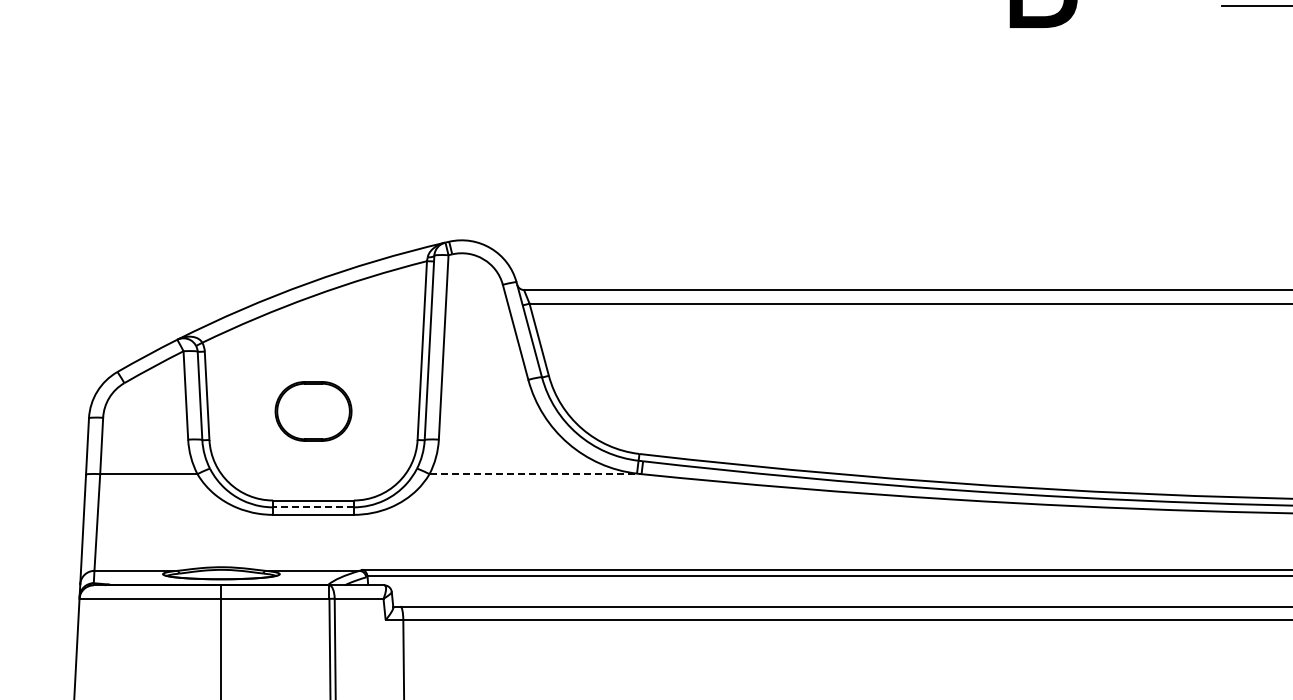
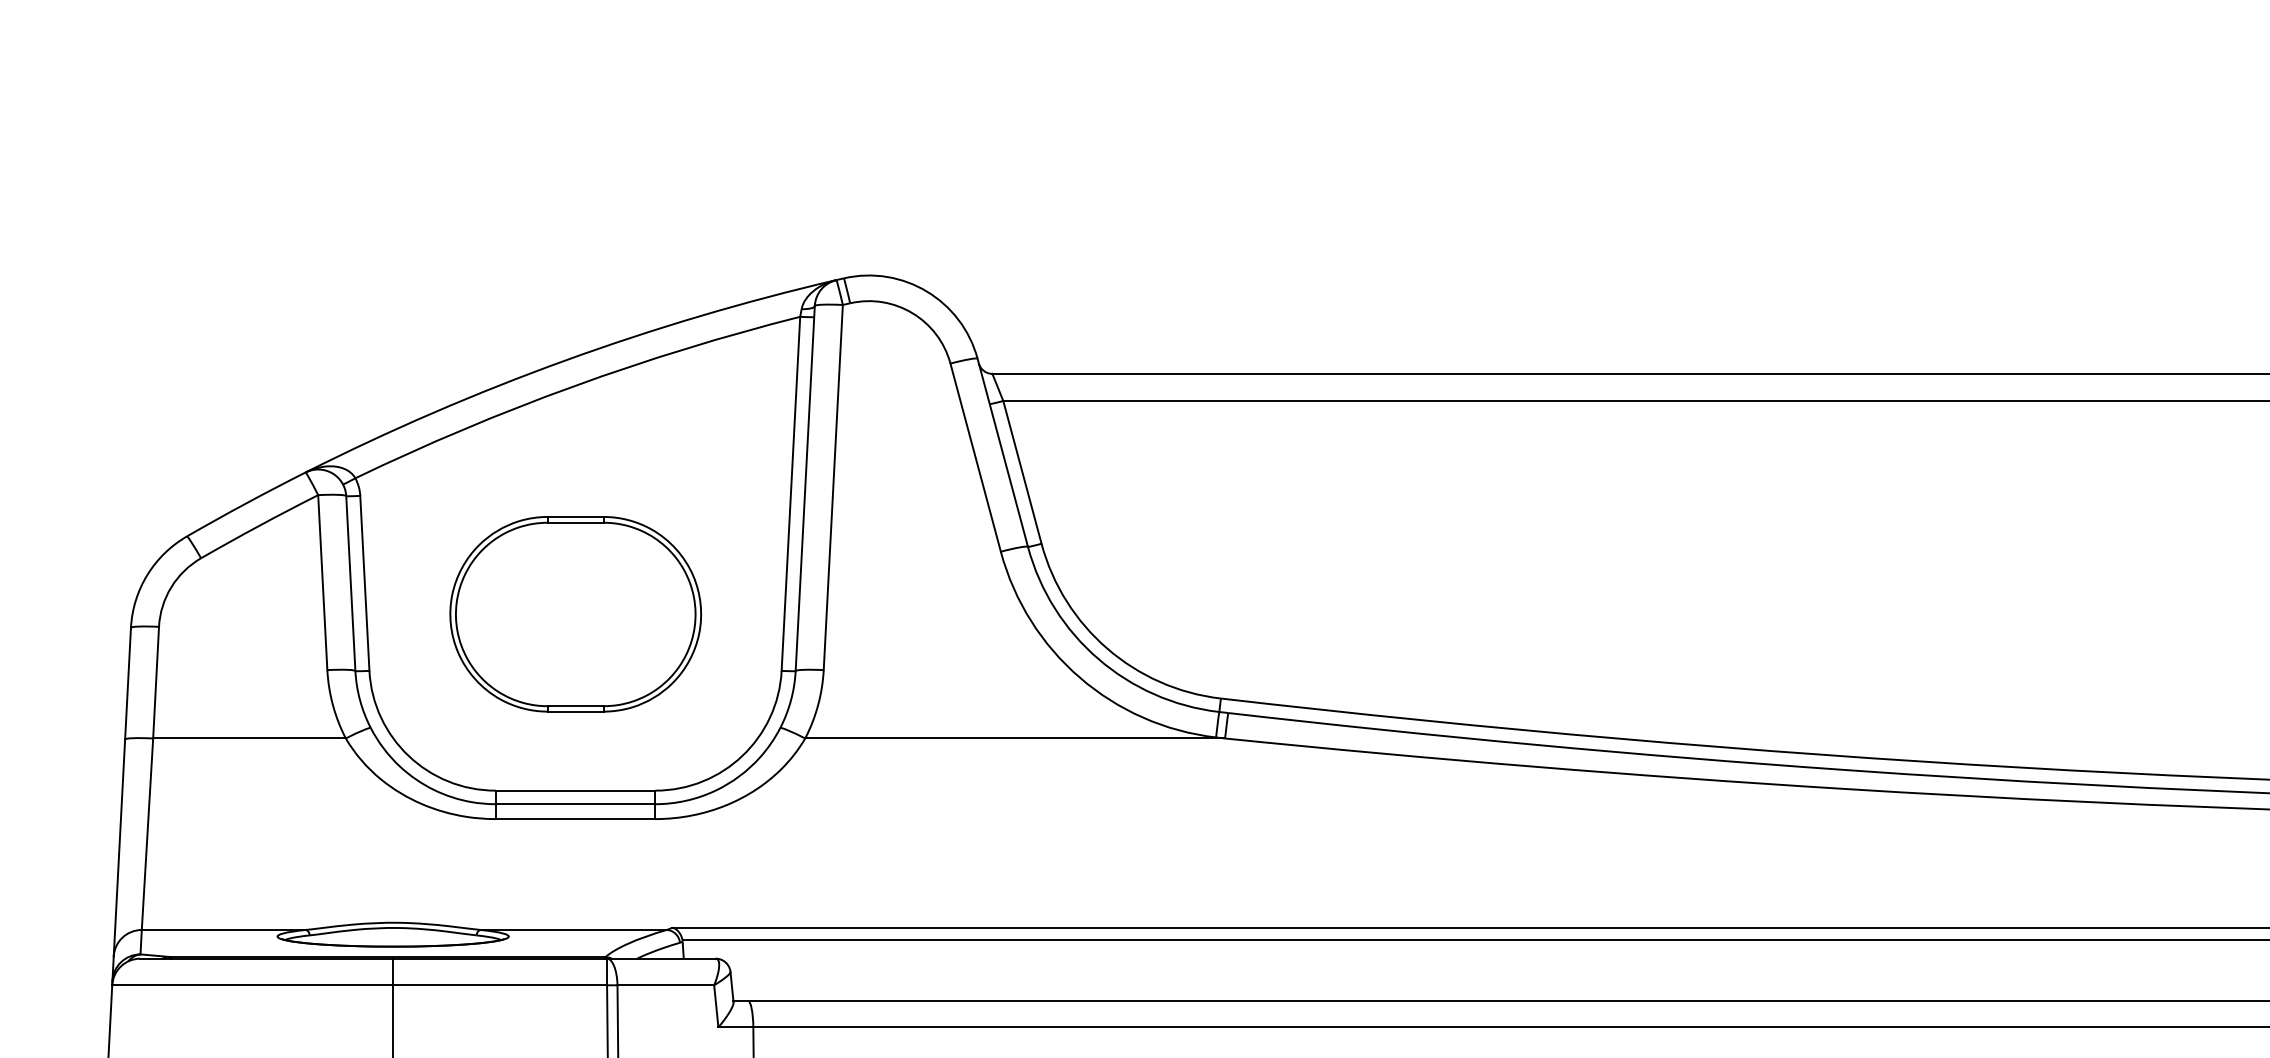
part: (313, 411) -> (575, 614), size x1.67
line: (536, 474) -> (1017, 739), dashed -> solid
line: (313, 507) -> (575, 804), dashed -> solid

